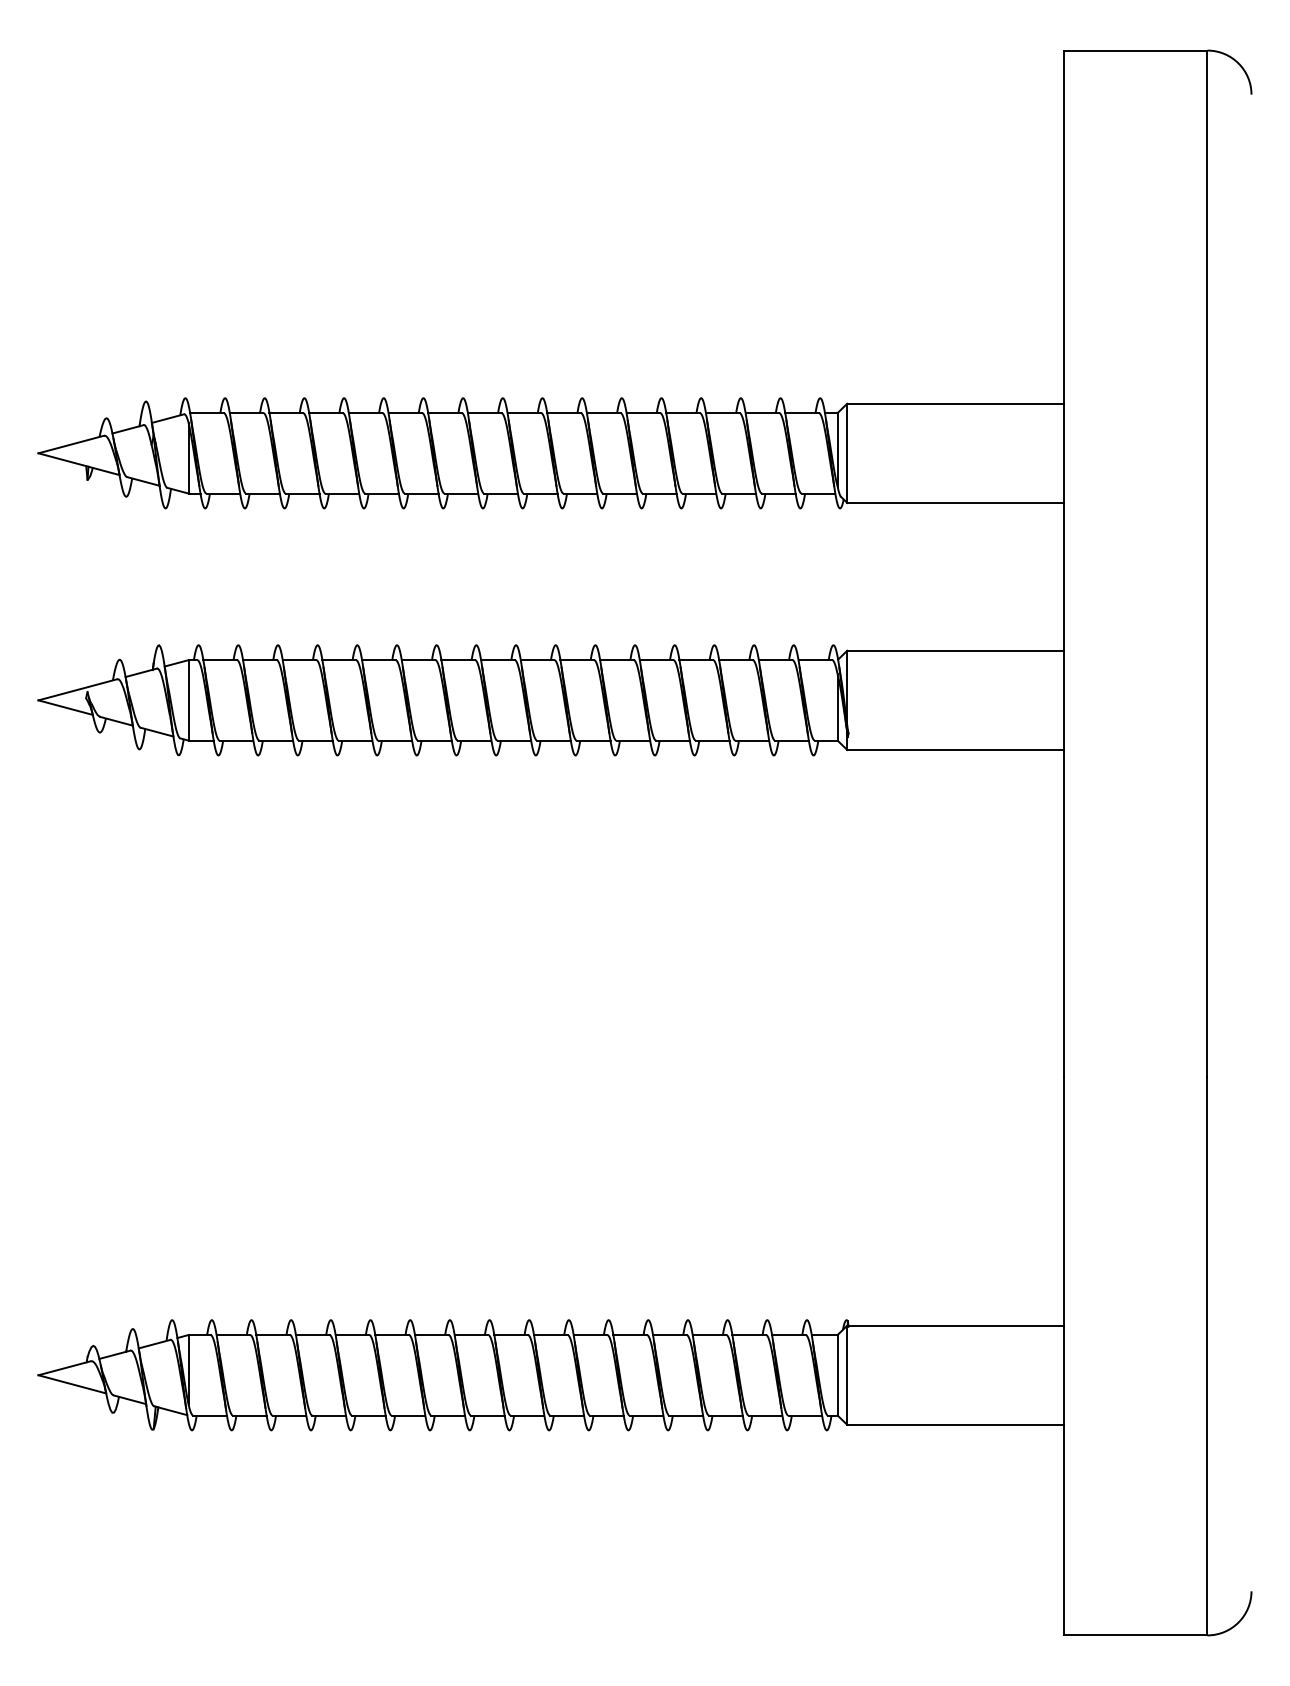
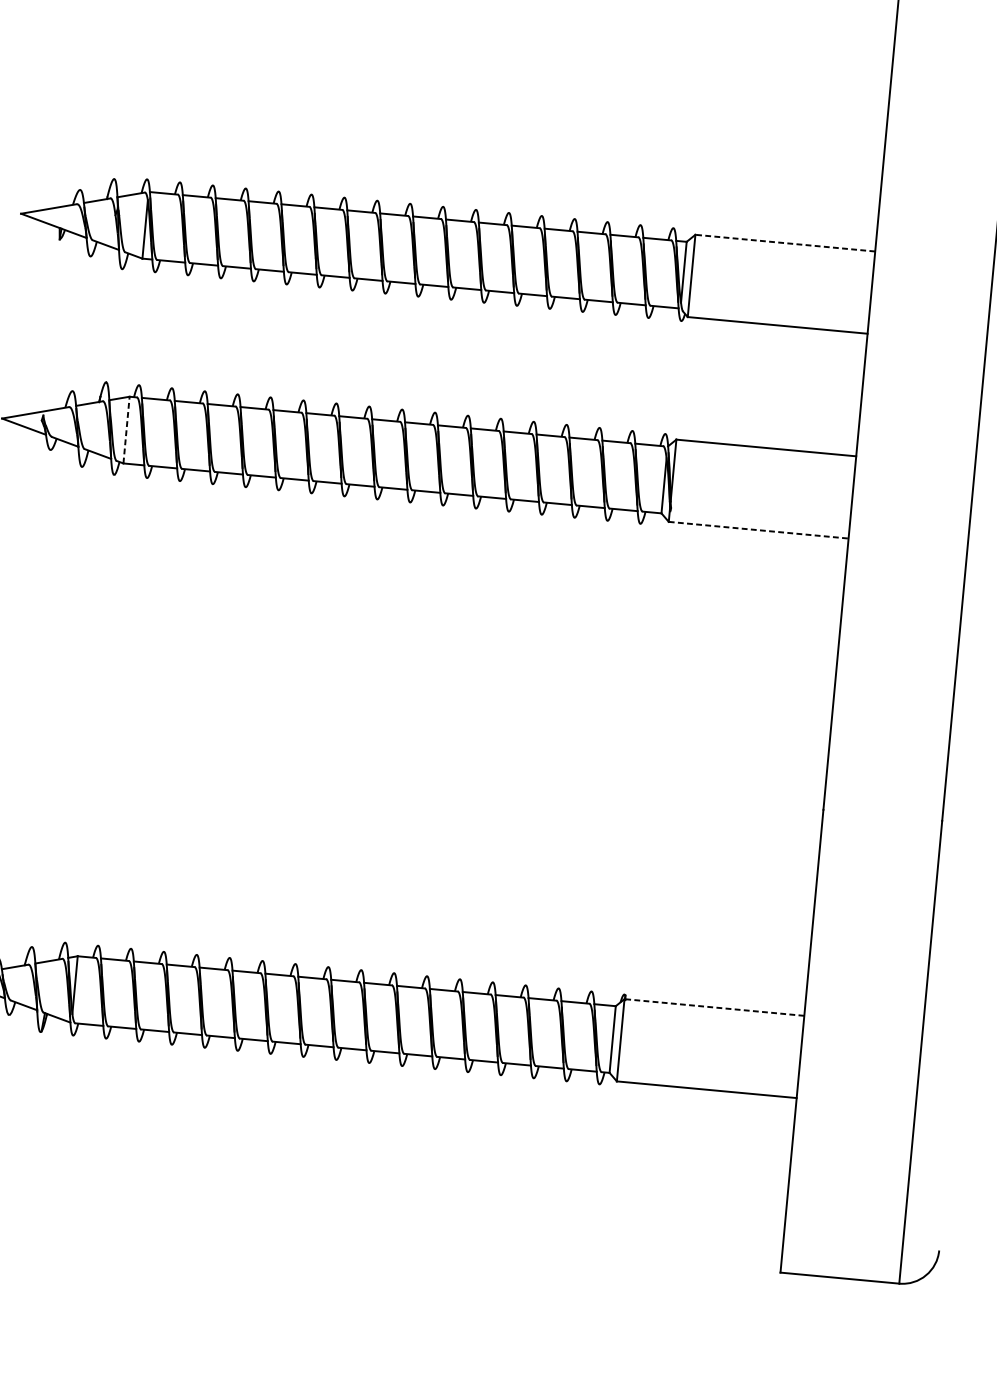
line: (955, 403) -> (785, 242), solid -> dashed
line: (188, 699) -> (126, 429), solid -> dashed
line: (956, 749) -> (759, 529), solid -> dashed
line: (956, 1325) -> (715, 1007), solid -> dashed

